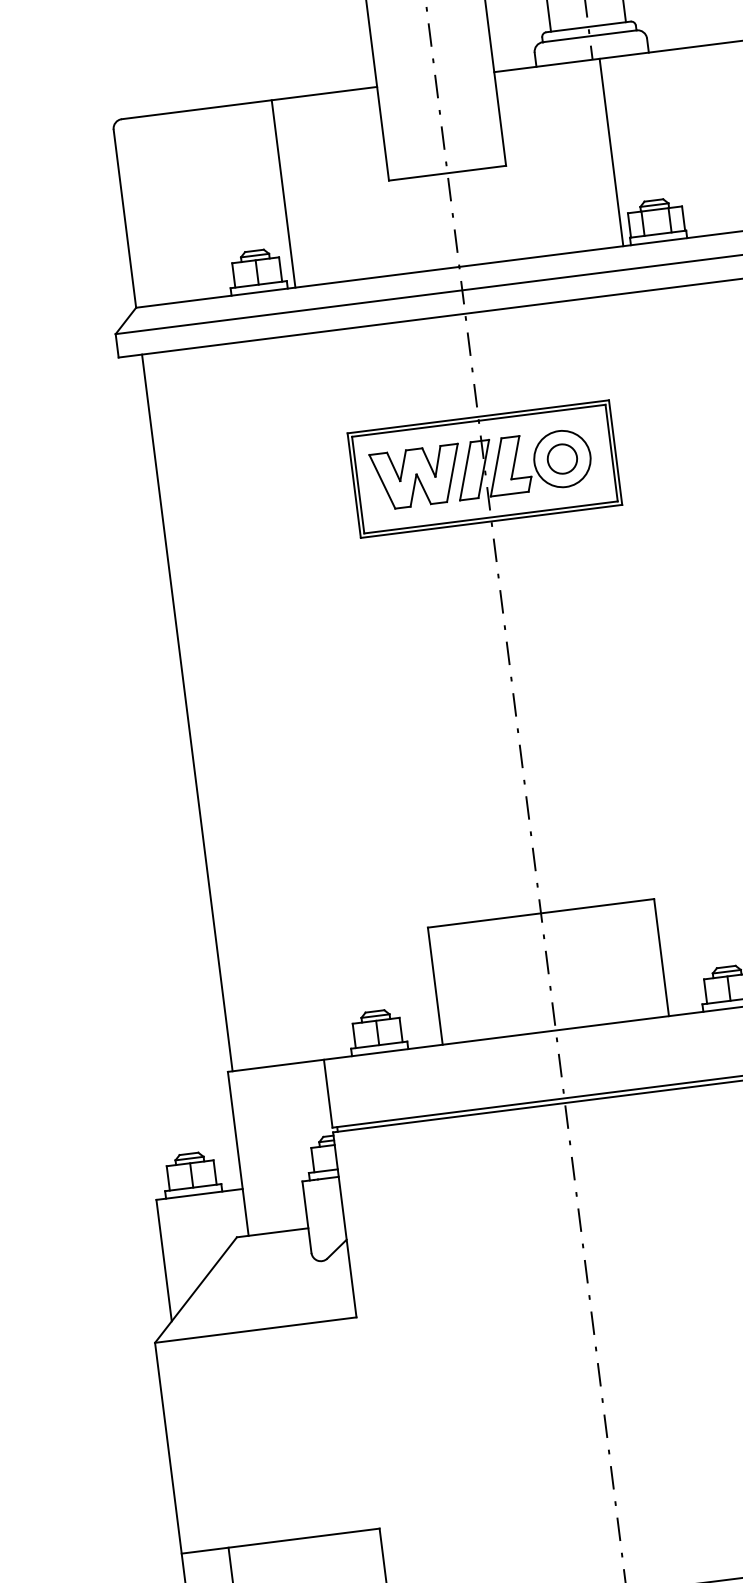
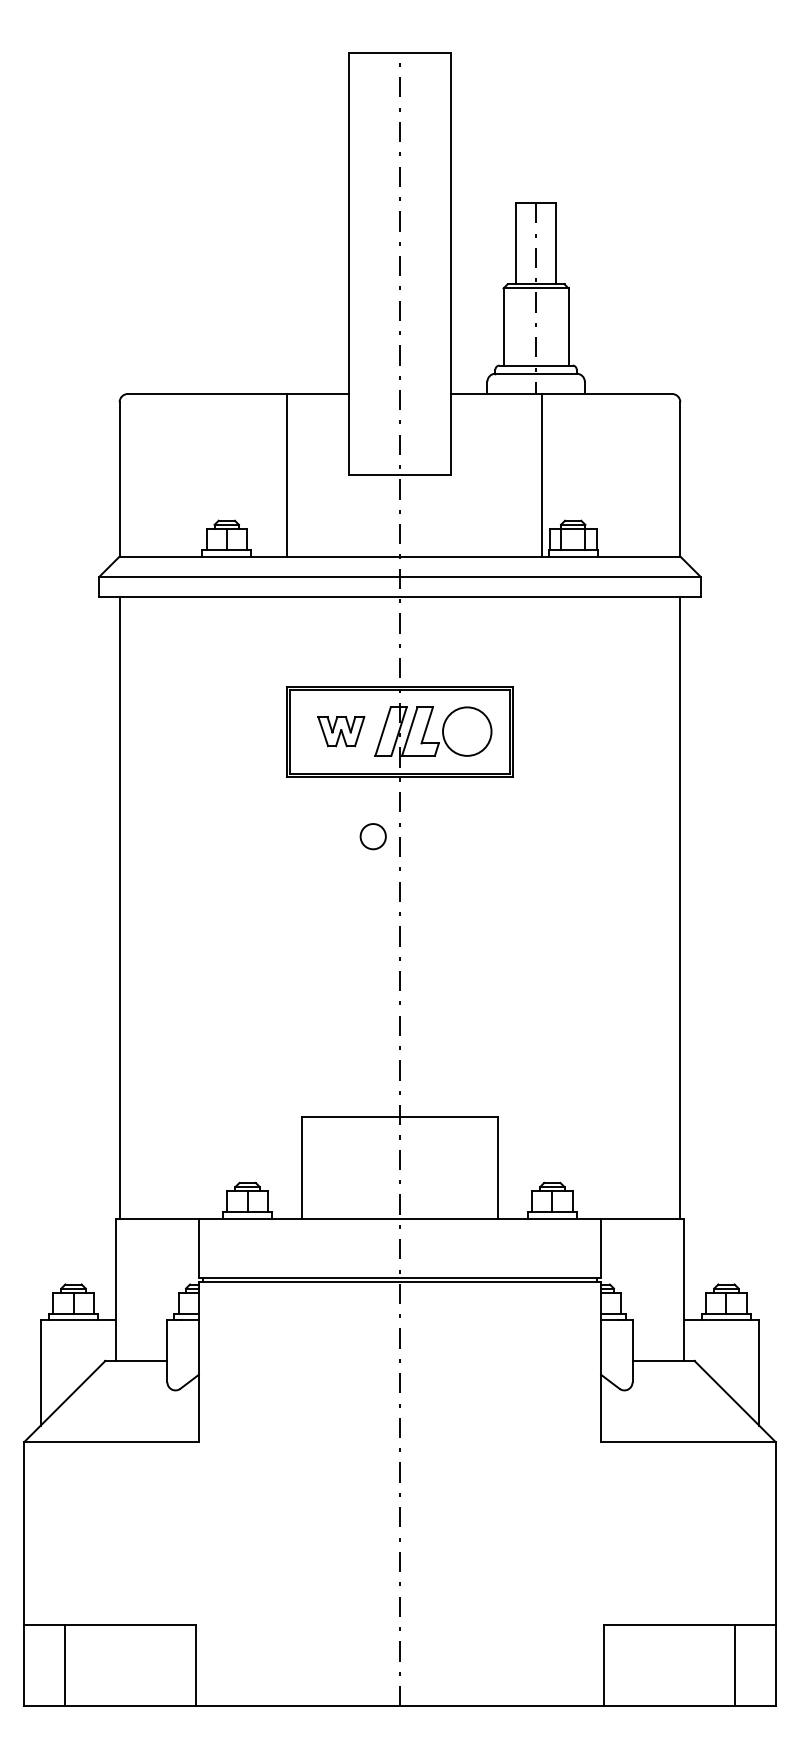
line: (283, 194) -> (286, 475), moved
circle: (561, 458) -> (372, 836), moved
part: (417, 477) -> (341, 731), size x0.6

